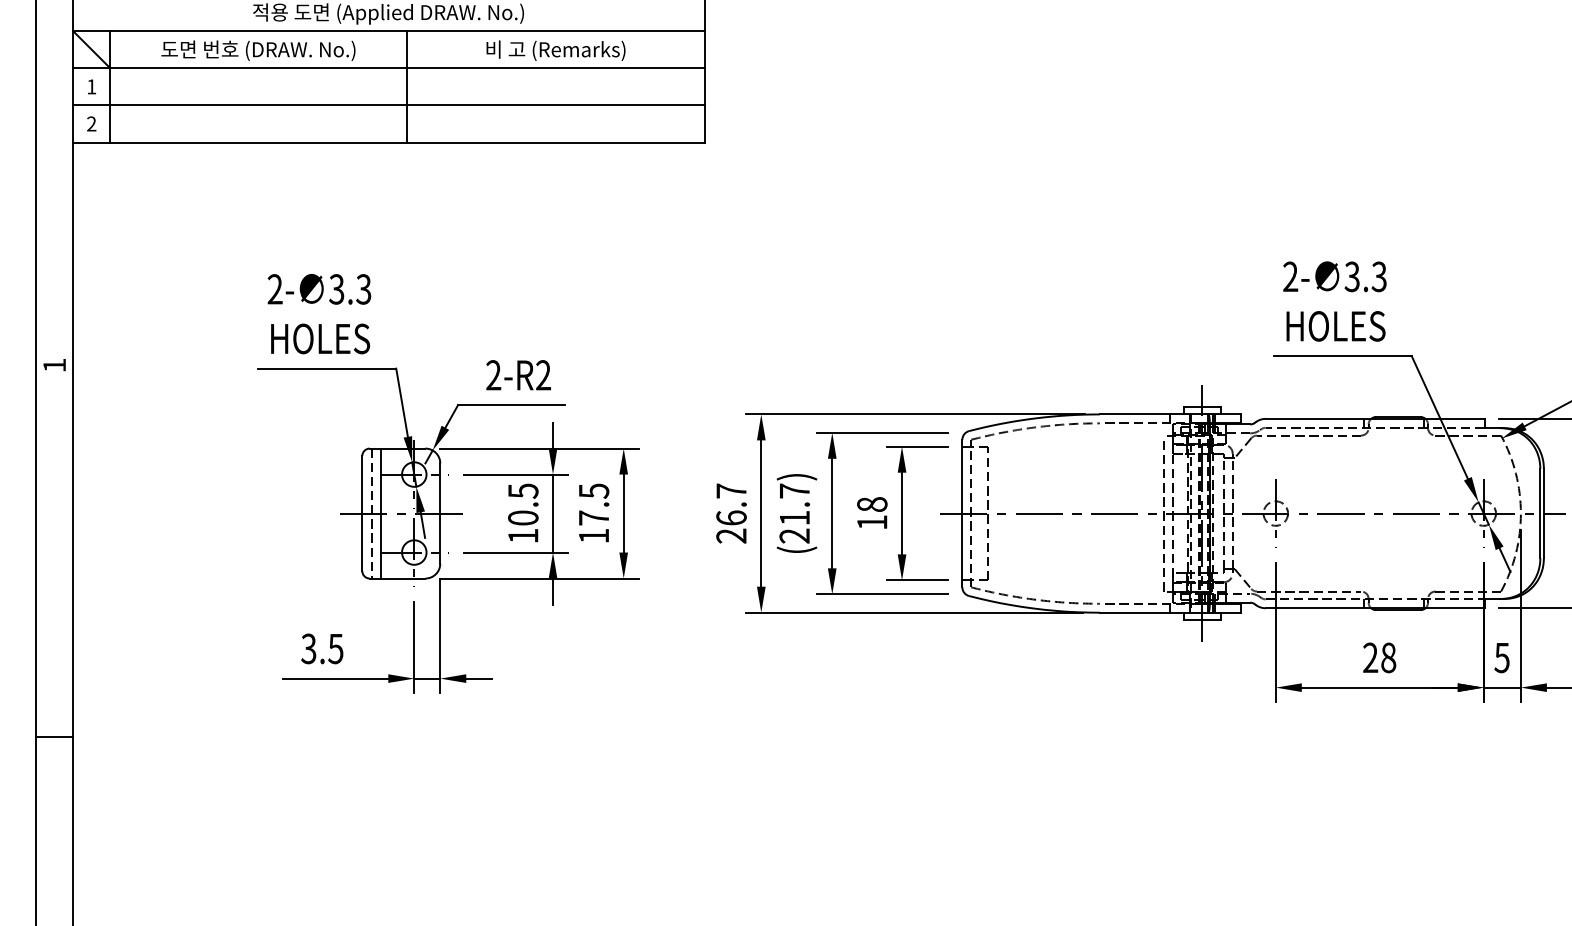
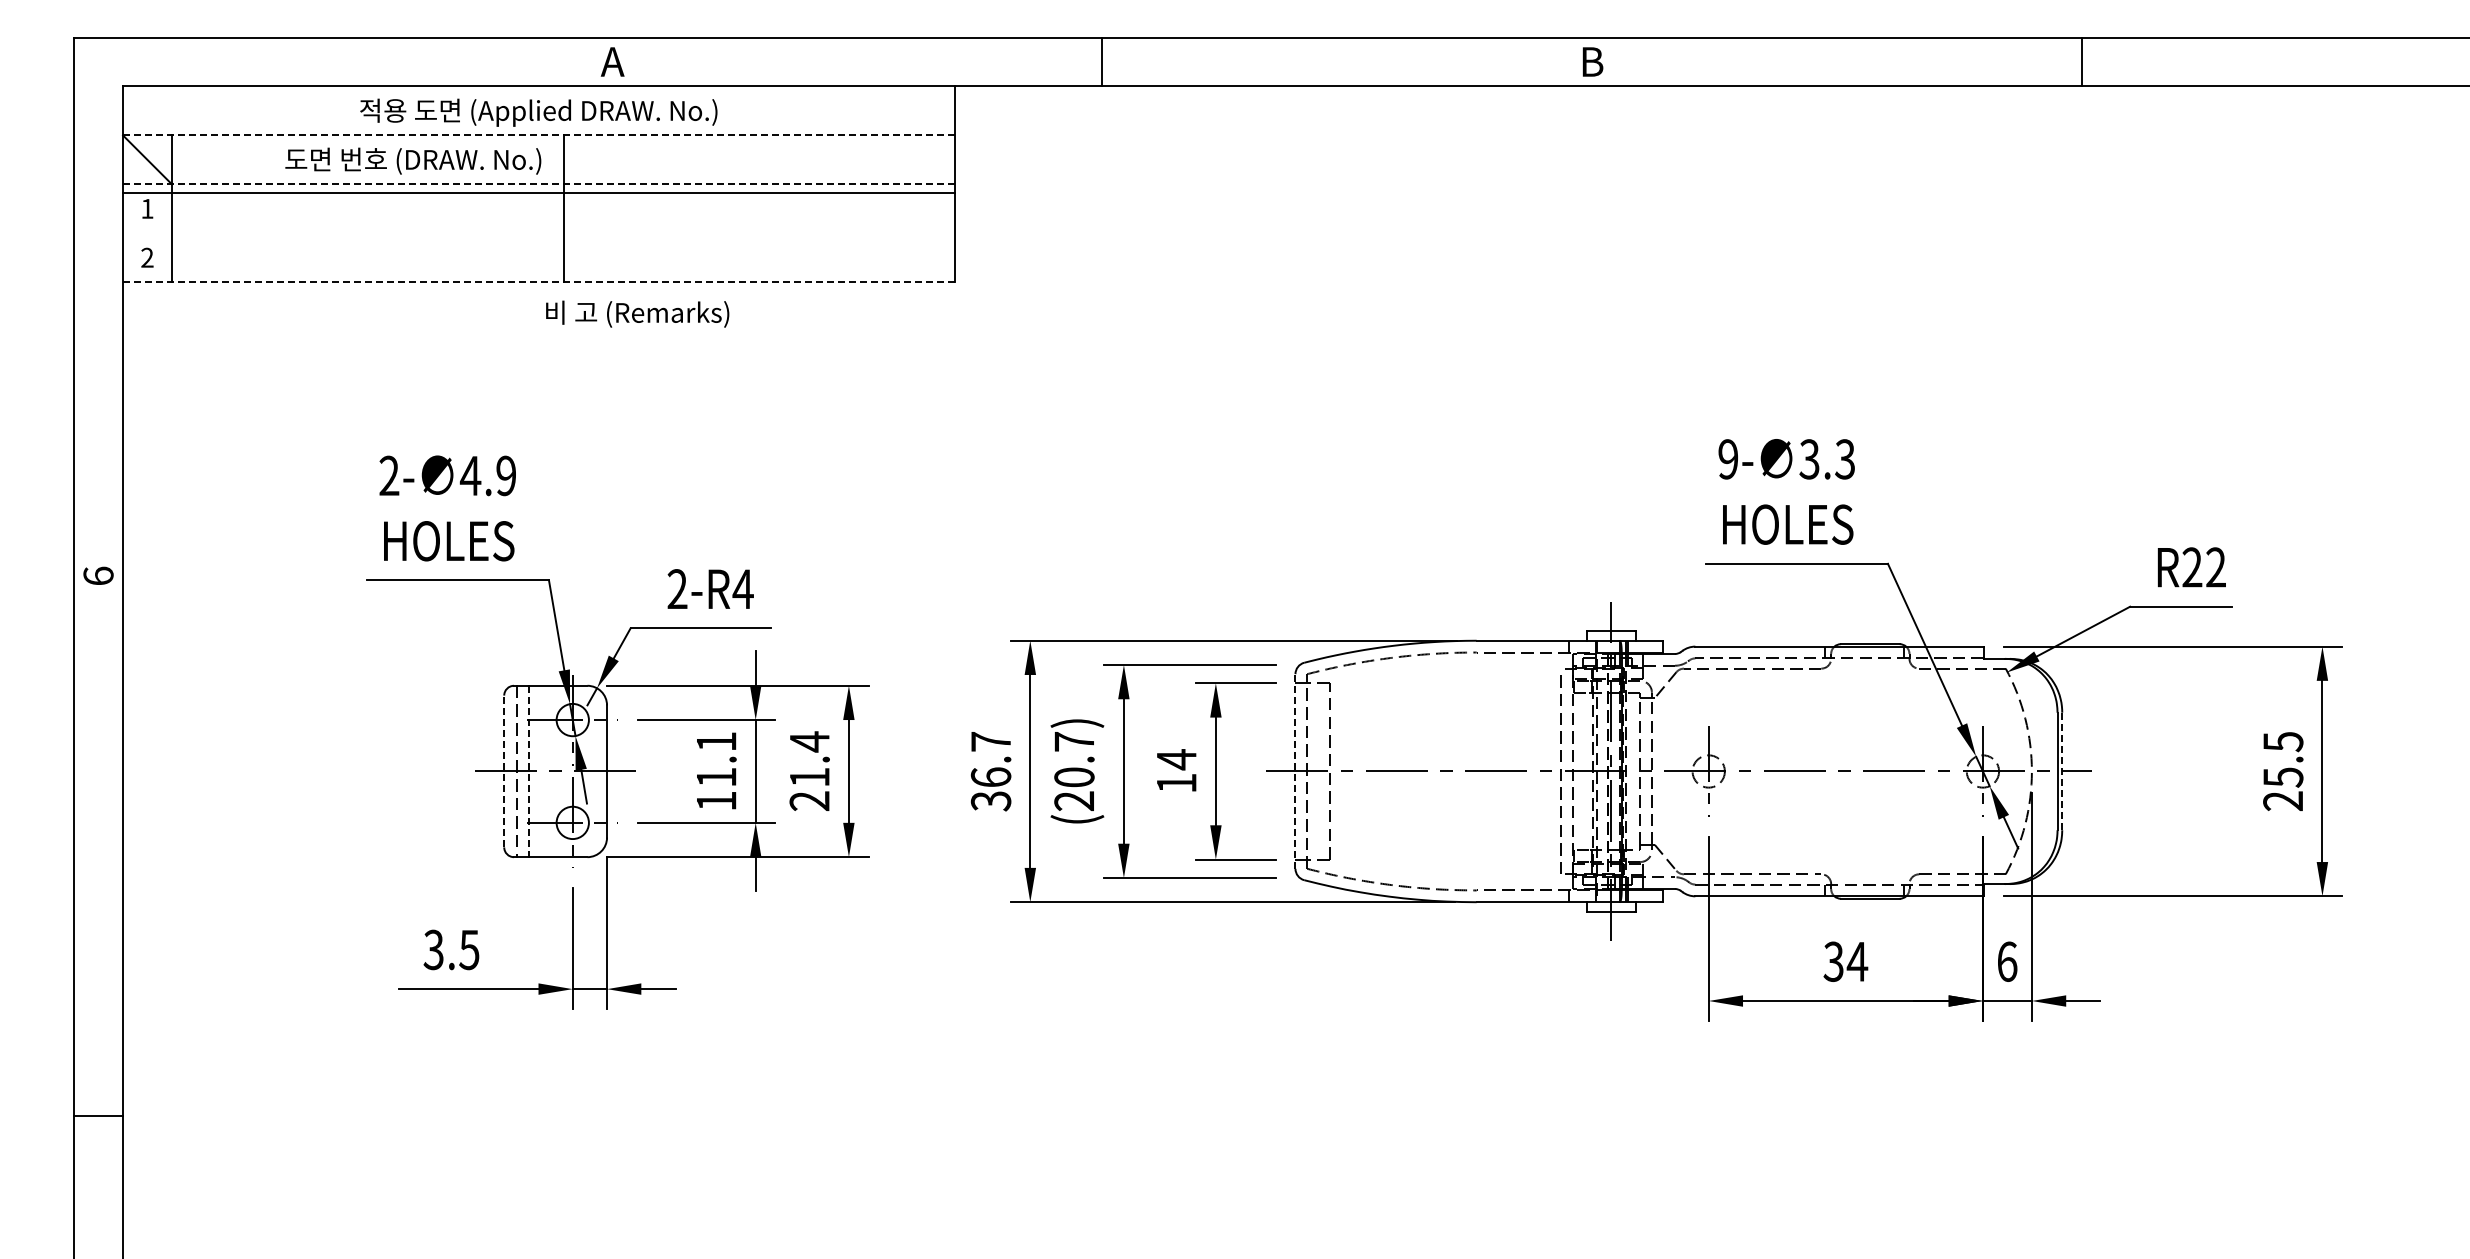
line: (388, 31) -> (538, 135), solid -> dashed
text: (258, 50) -> (413, 160), moved
text: (555, 50) -> (637, 313), moved
line: (388, 68) -> (538, 184), solid -> dashed
line: (389, 105) -> (539, 193), moved
line: (388, 142) -> (538, 282), solid -> dashed
text: (1290, 276) -> (1728, 459), 2- -> 9-
text: (349, 289) -> (487, 475), 3.3 -> 4.9
text: (54, 364) -> (98, 575), 1 -> 6
text: (543, 374) -> (742, 588), 2-R2 -> 2-R4
text: (523, 504) -> (716, 759), 10.5 -> 11.1
text: (872, 504) -> (1176, 759), 18 -> 14
line: (962, 512) -> (1295, 770), solid -> dashed
line: (362, 513) -> (504, 771), solid -> dashed
line: (380, 513) -> (528, 771), solid -> dashed
text: (593, 513) -> (809, 771), 17.5 -> 21.4
line: (1544, 513) -> (2062, 771), solid -> dashed
text: (794, 518) -> (1074, 777), (21.7) -> (20.7)
text: (731, 536) -> (991, 801), 26.7 -> 36.7
text: (1379, 657) -> (1845, 961), 28 -> 34
text: (1502, 657) -> (2007, 961), 5 -> 6
line: (54, 736) -> (98, 1115), moved

